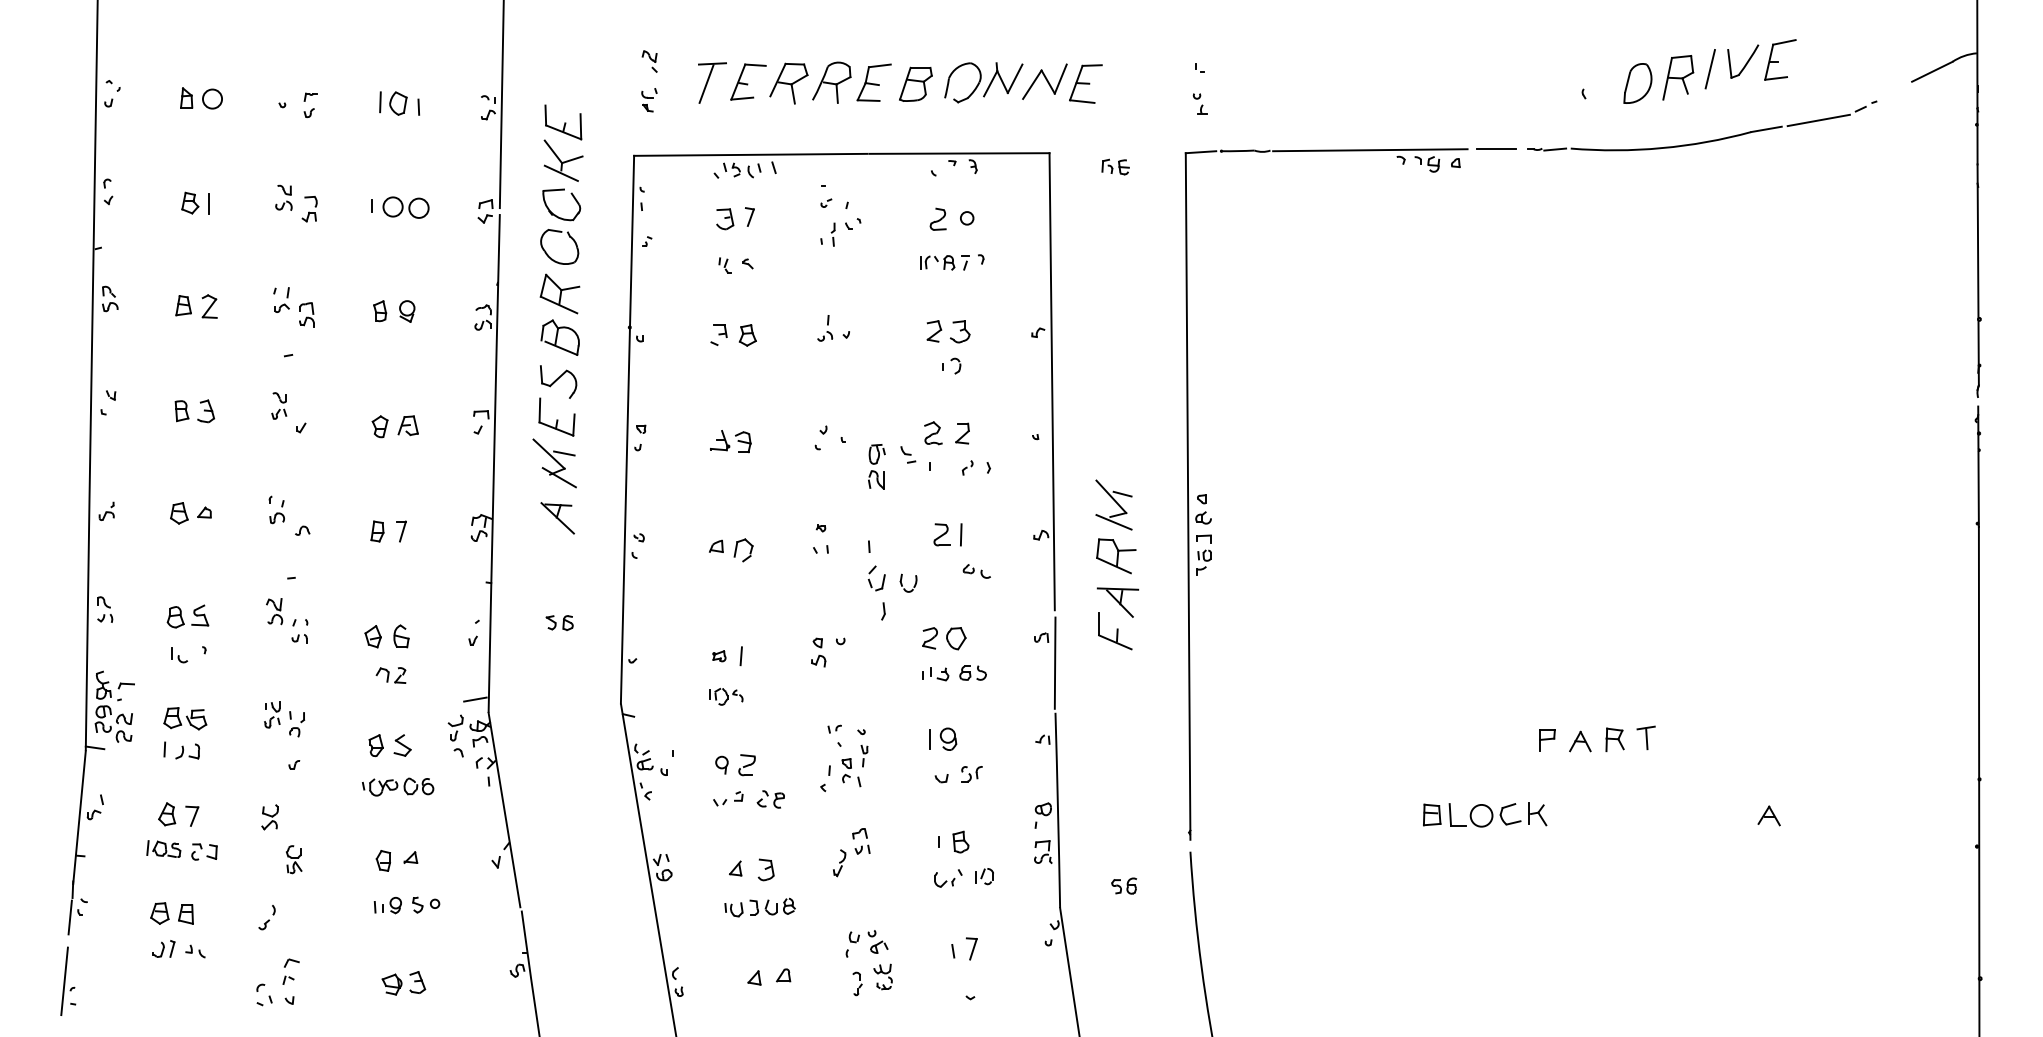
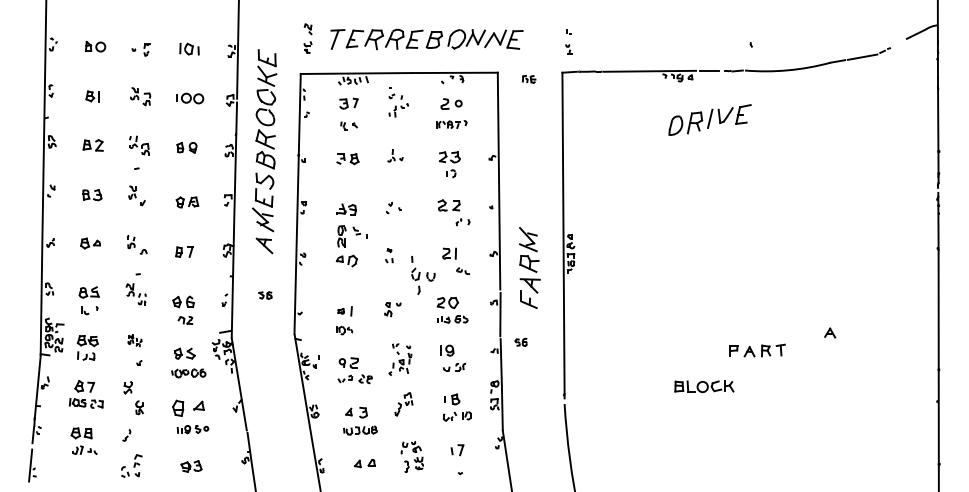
part: (1708, 70) -> (709, 119), moved
part: (899, 466) -> (352, 236), moved
part: (283, 717) -> (134, 340), size x0.7
part: (1769, 814) -> (830, 332), moved
part: (395, 861) -> (187, 408), size x1.6
part: (1122, 884) -> (520, 341), moved

